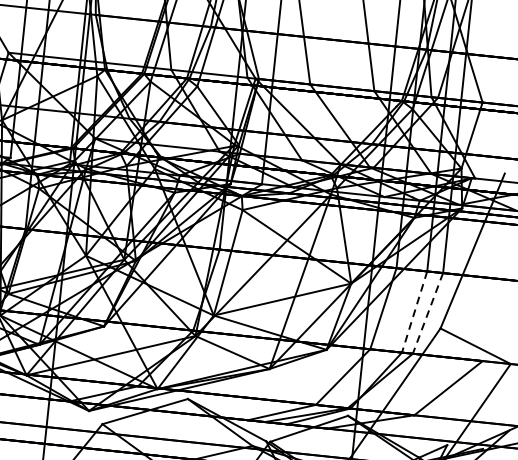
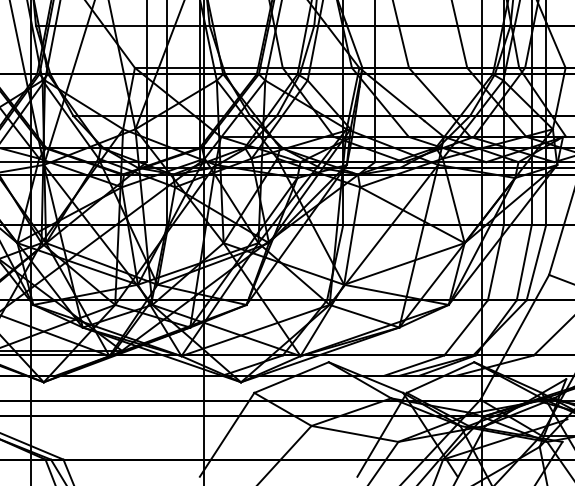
line: (414, 313) -> (524, 263), dashed -> solid
line: (428, 313) -> (536, 262), dashed -> solid

